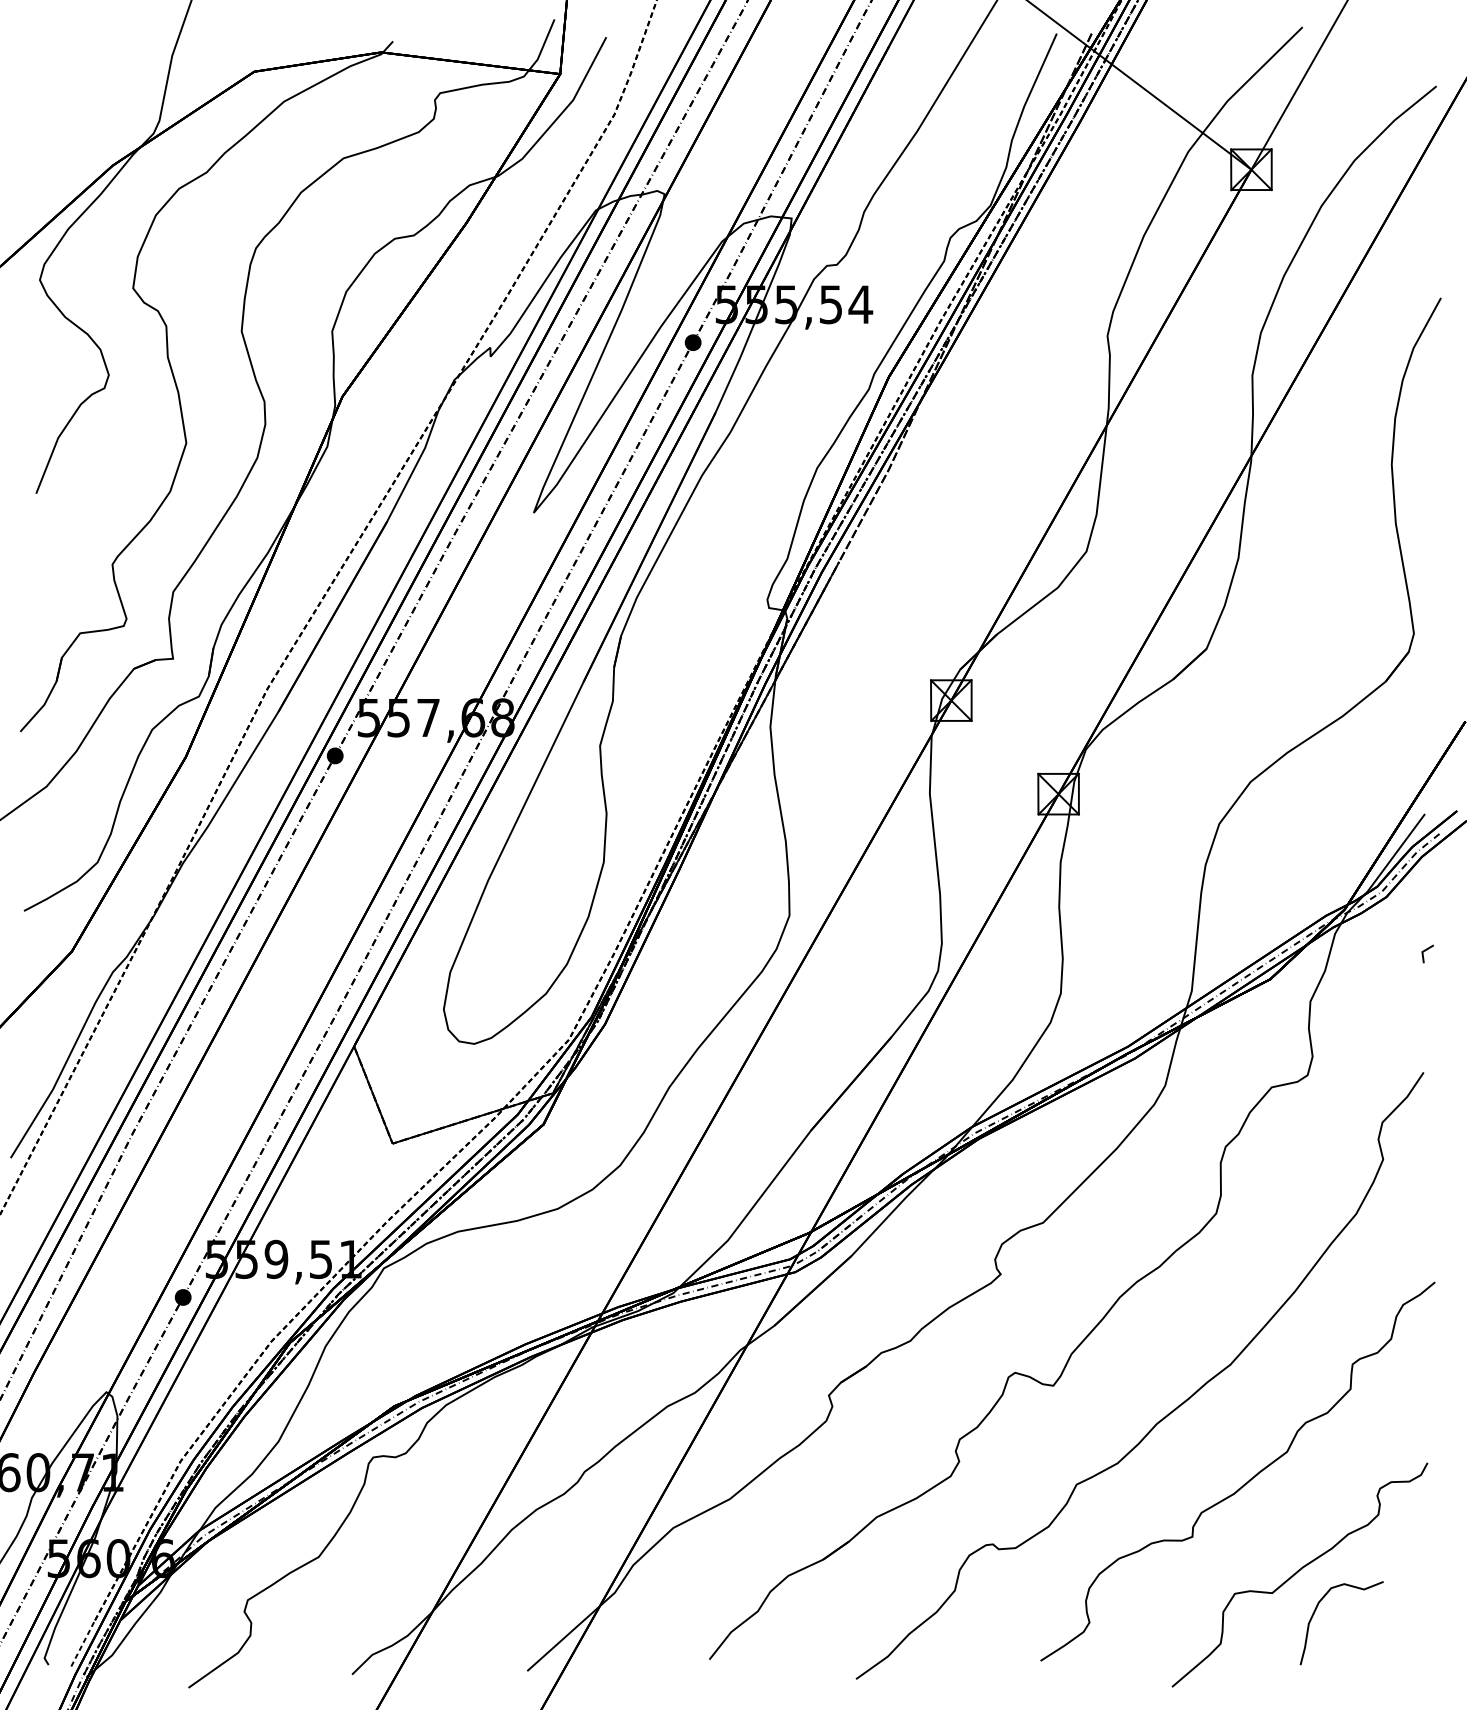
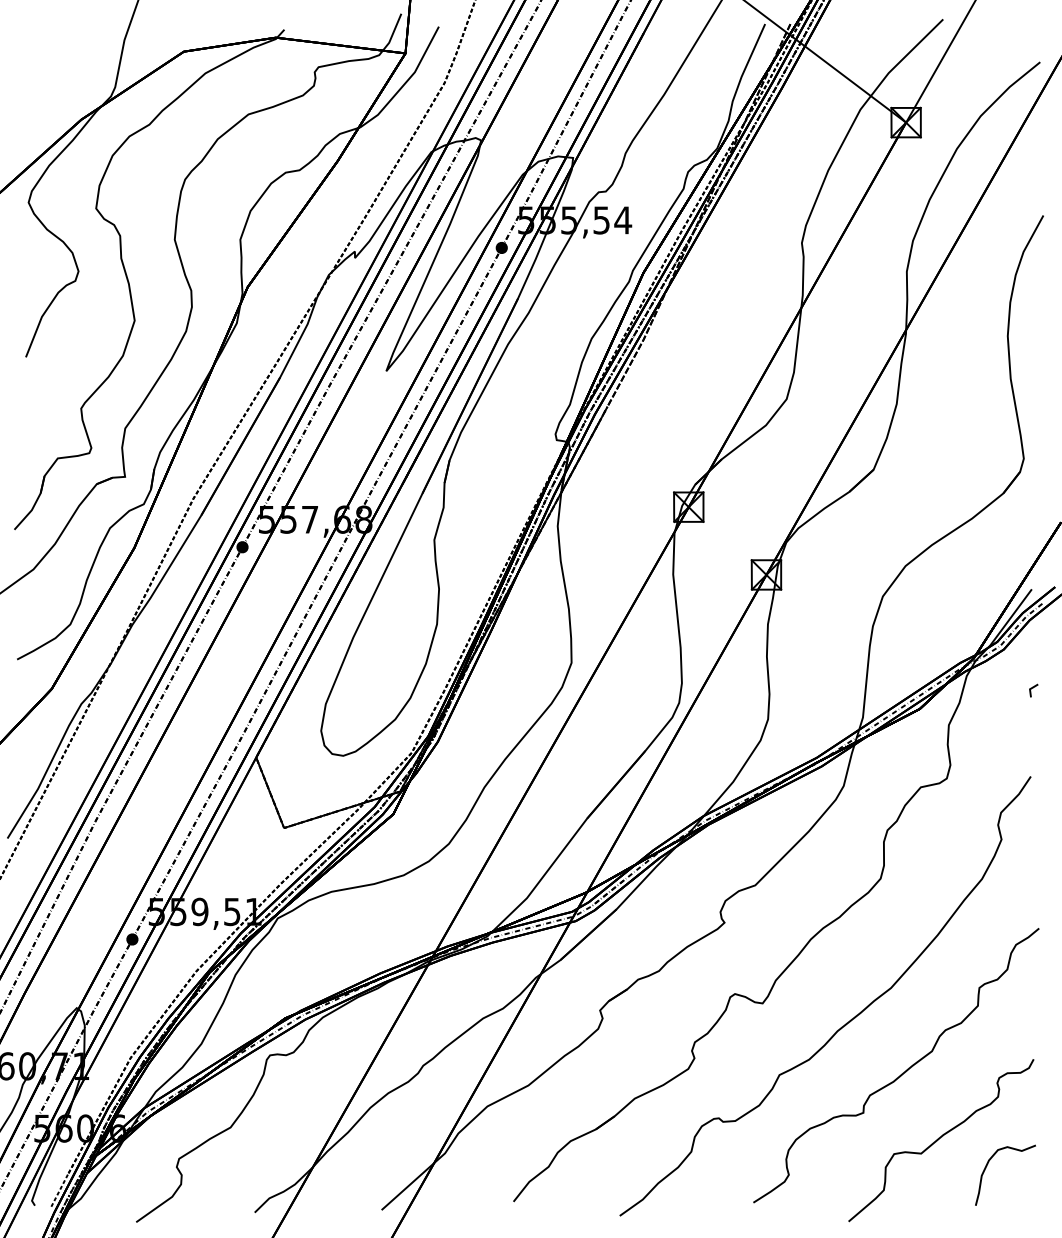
curve: (1316, 1610) -> (987, 1166), moved

